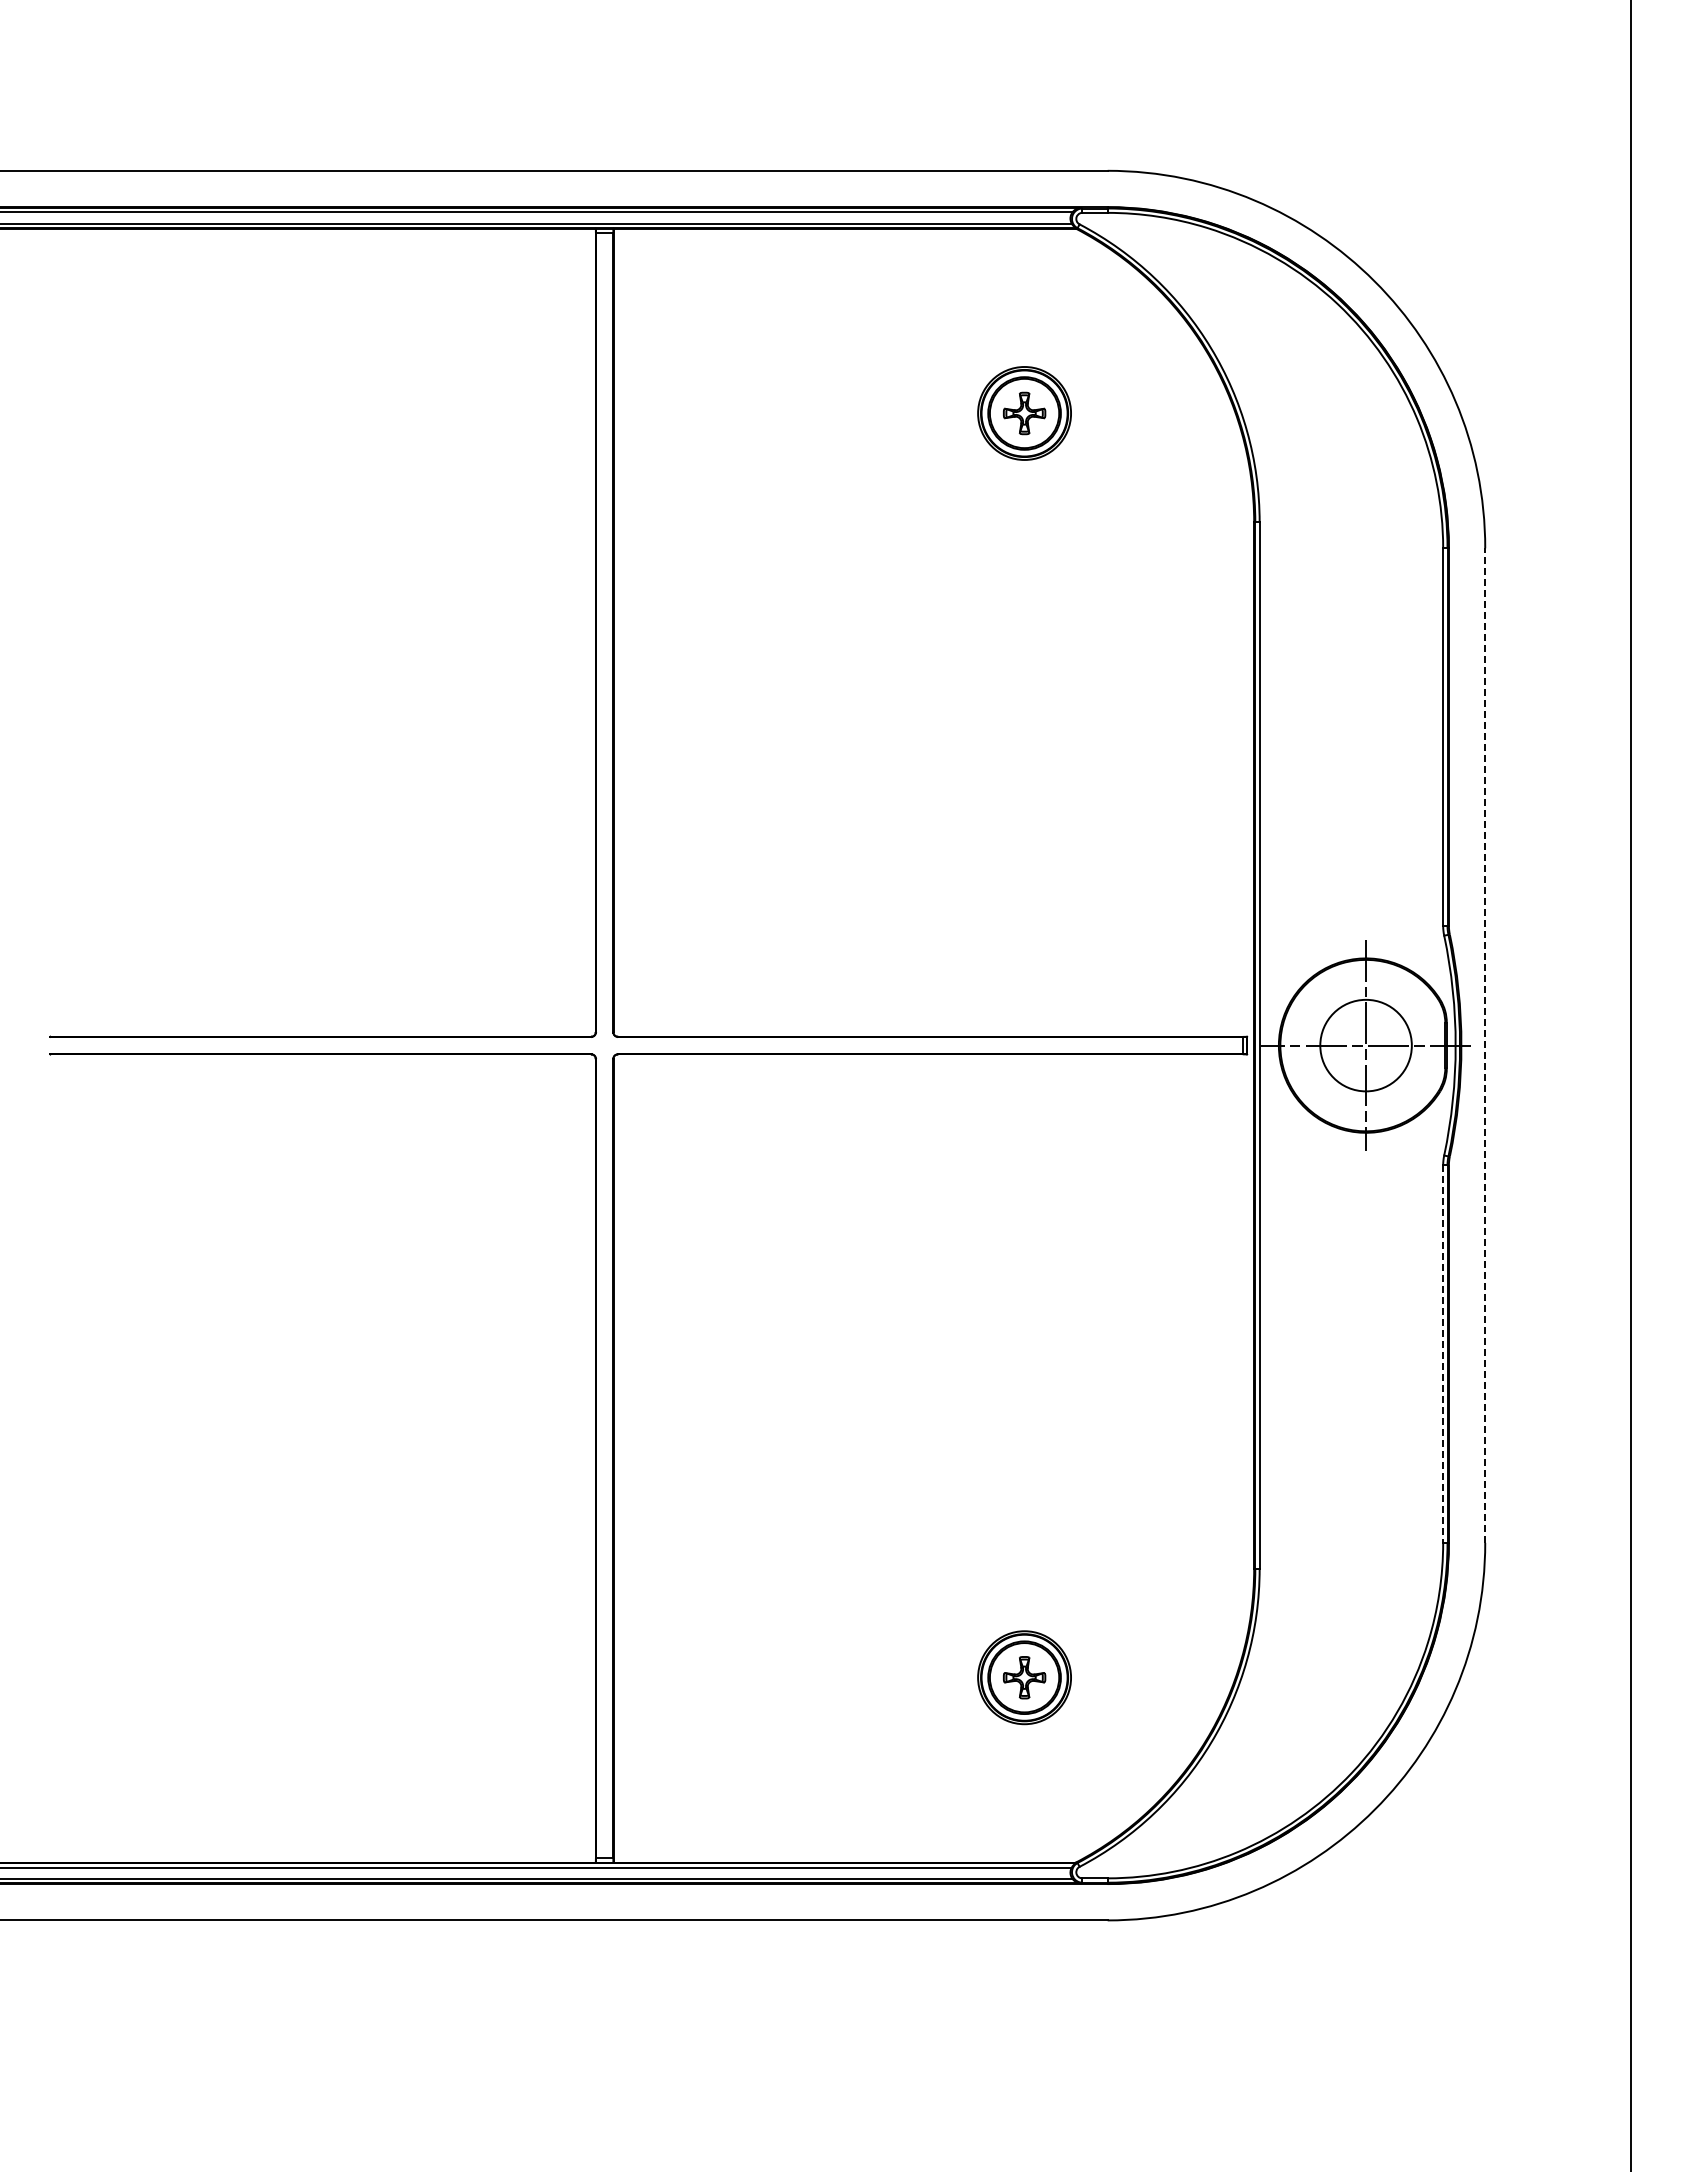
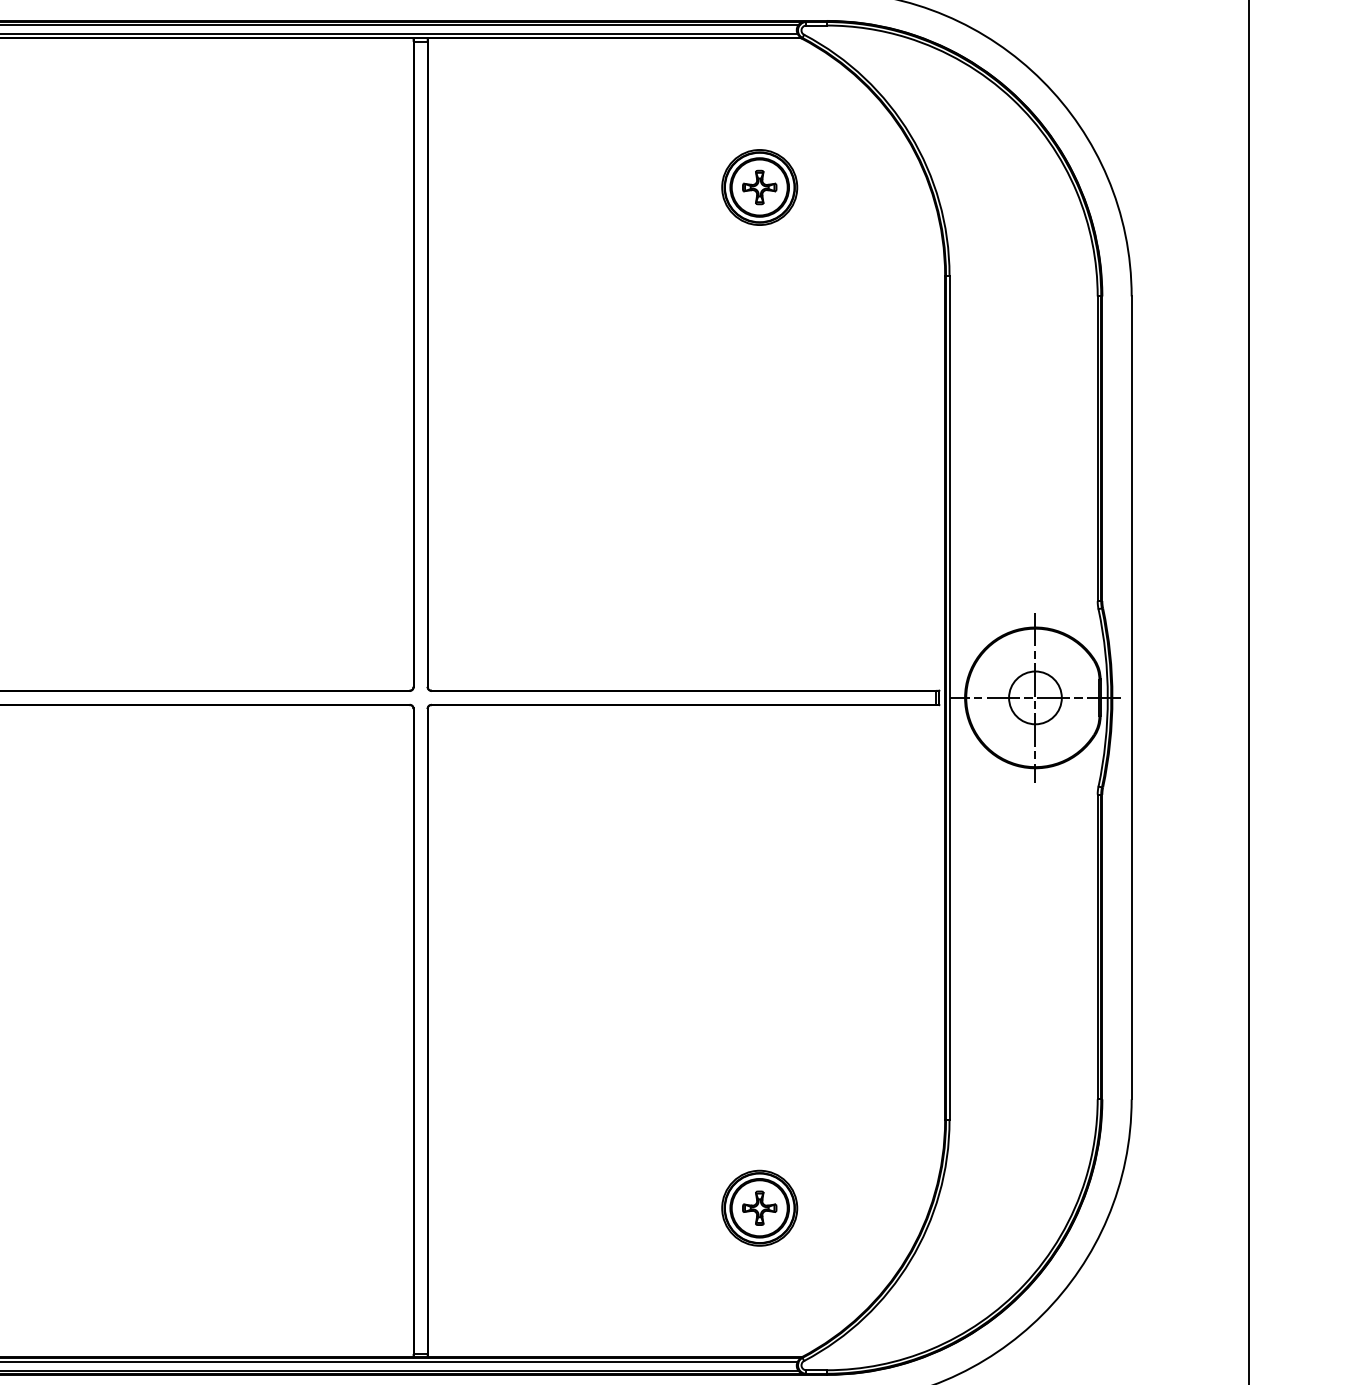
circle: (1365, 1045) -> (1034, 697), size x0.71
line: (1485, 1045) -> (1131, 697), dashed -> solid
line: (1443, 1354) -> (1097, 947), dashed -> solid

